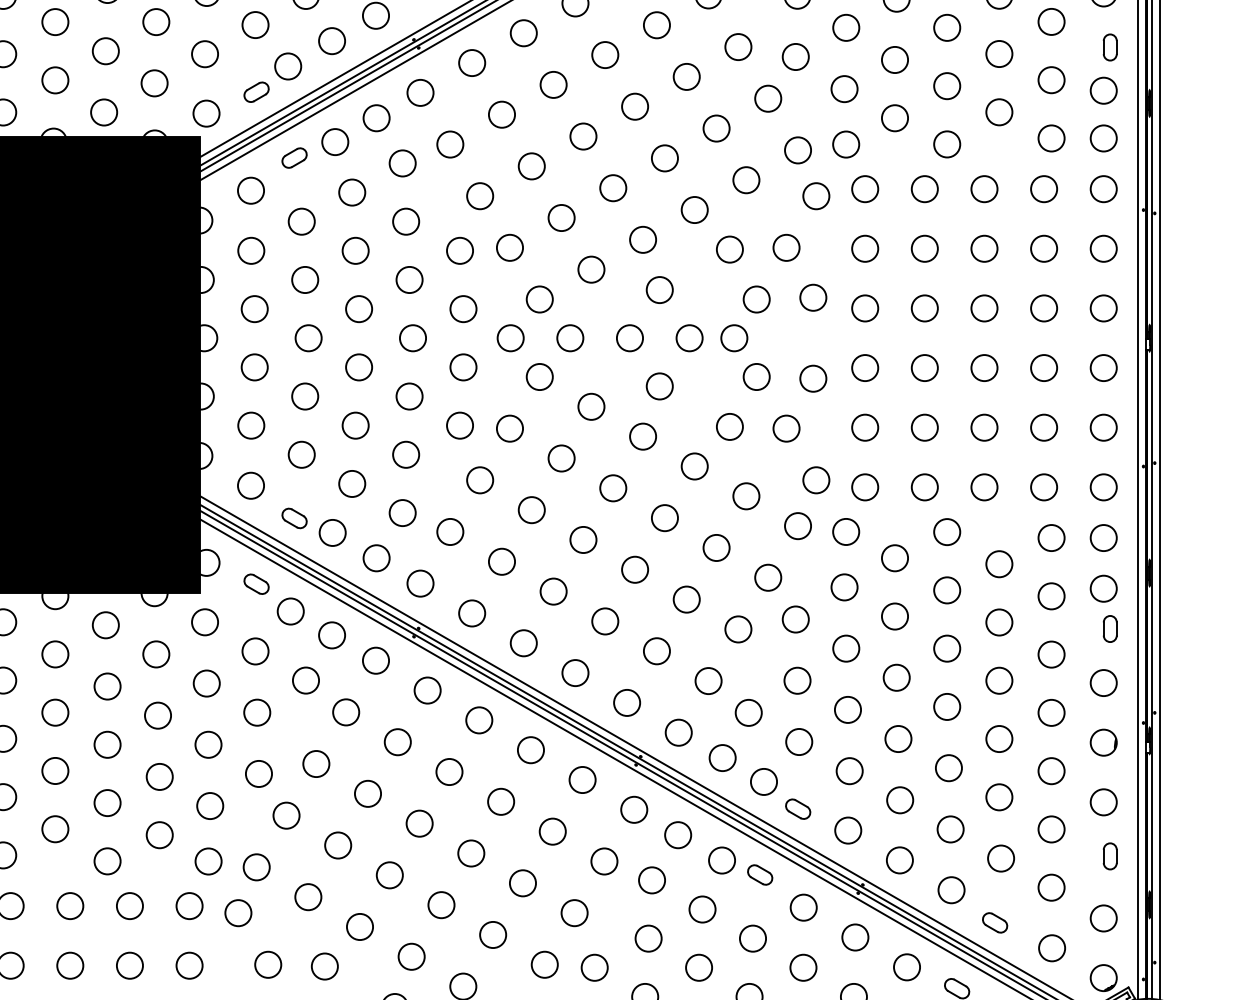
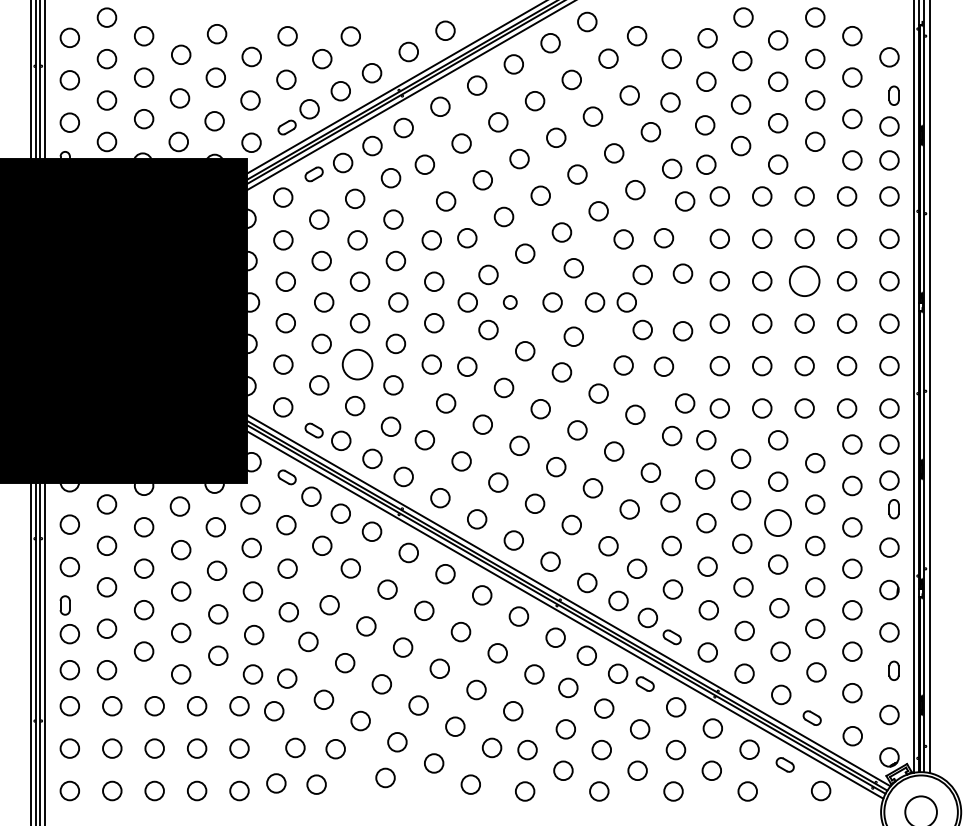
circle: (984, 308) -> (804, 281), size x1.6
circle: (570, 338) -> (510, 302), size x0.7
circle: (355, 425) -> (357, 364), size x1.6
circle: (947, 649) -> (778, 523), size x1.4

